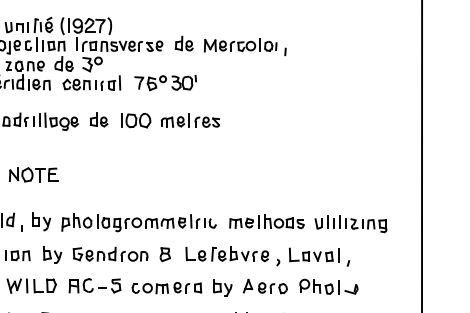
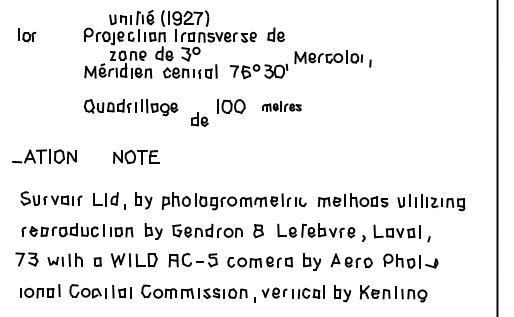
part: (244, 46) -> (332, 58), moved
part: (98, 119) -> (199, 119), moved
part: (189, 120) -> (281, 106), size x0.7

